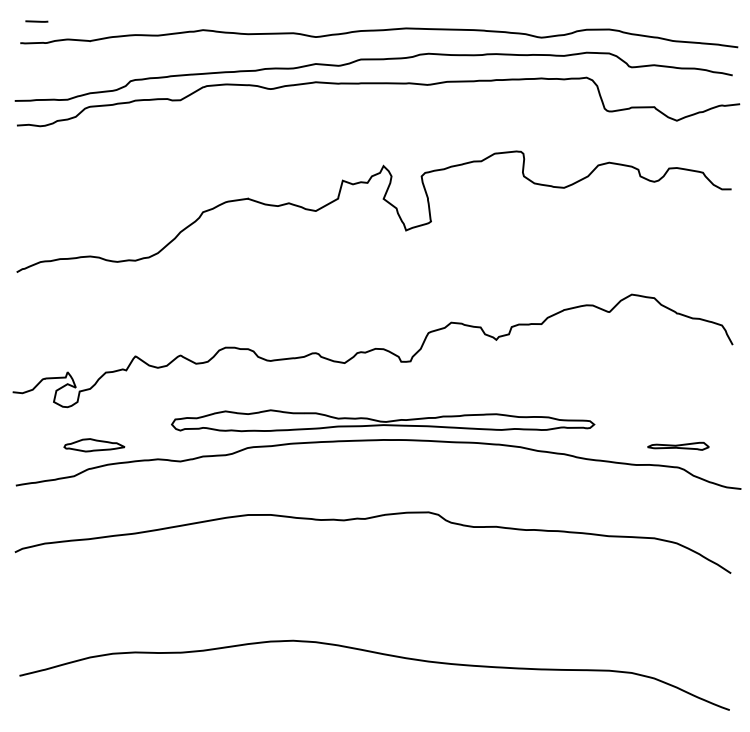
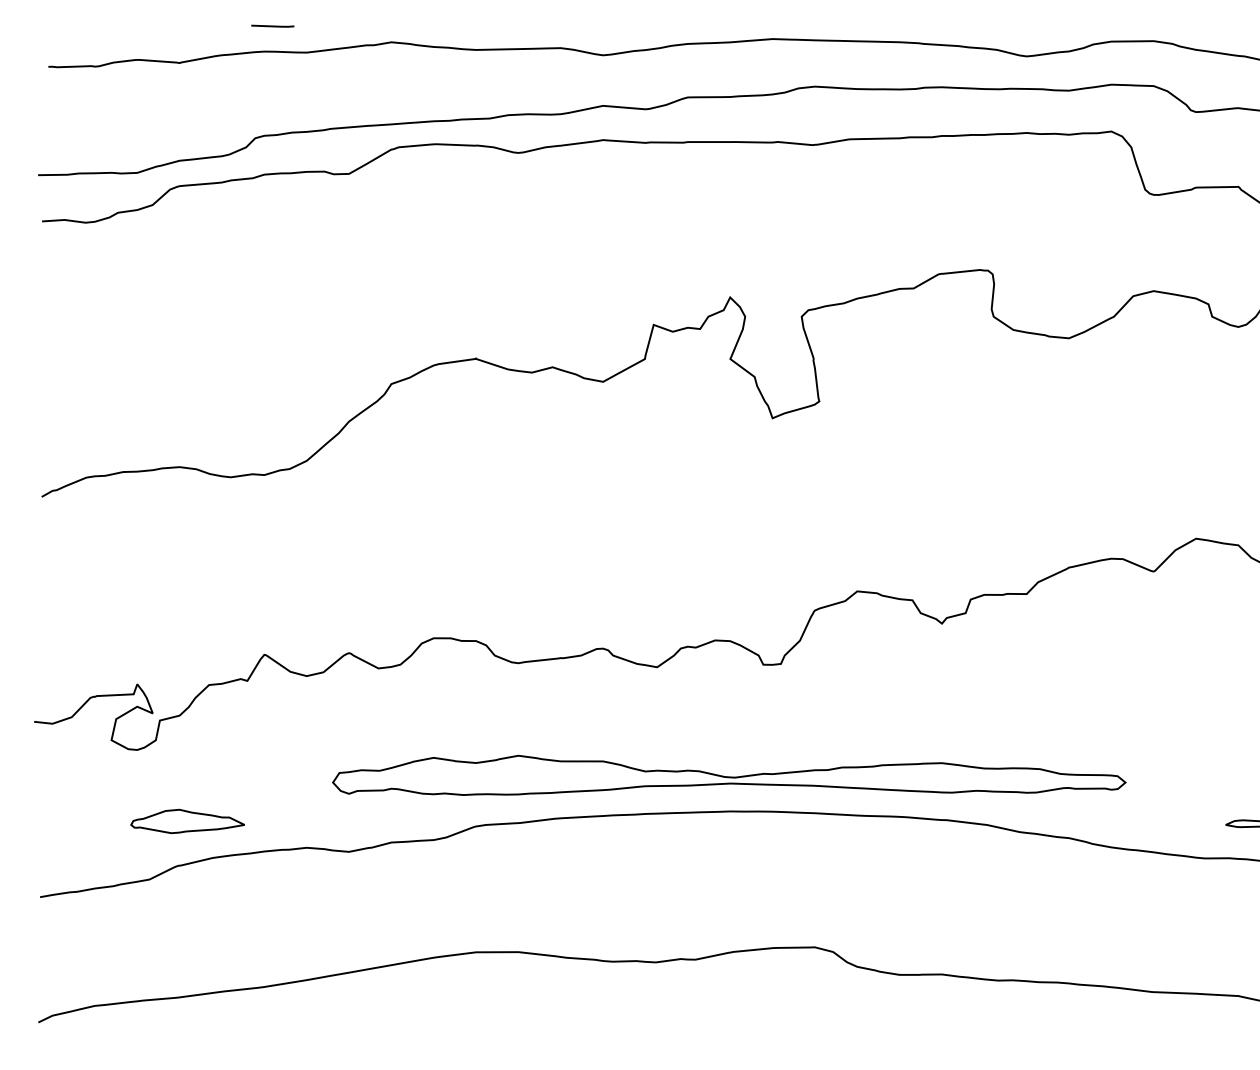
line: (36, 21) -> (272, 26), moved

